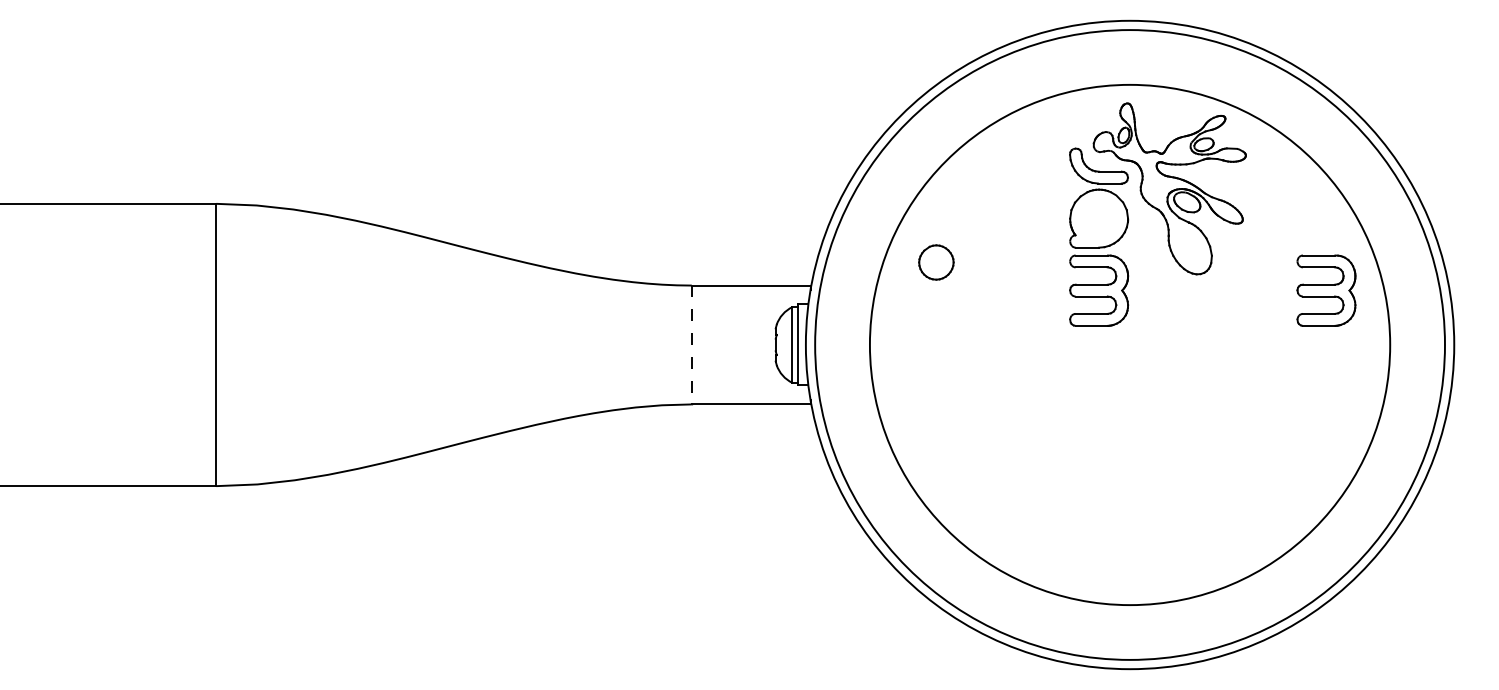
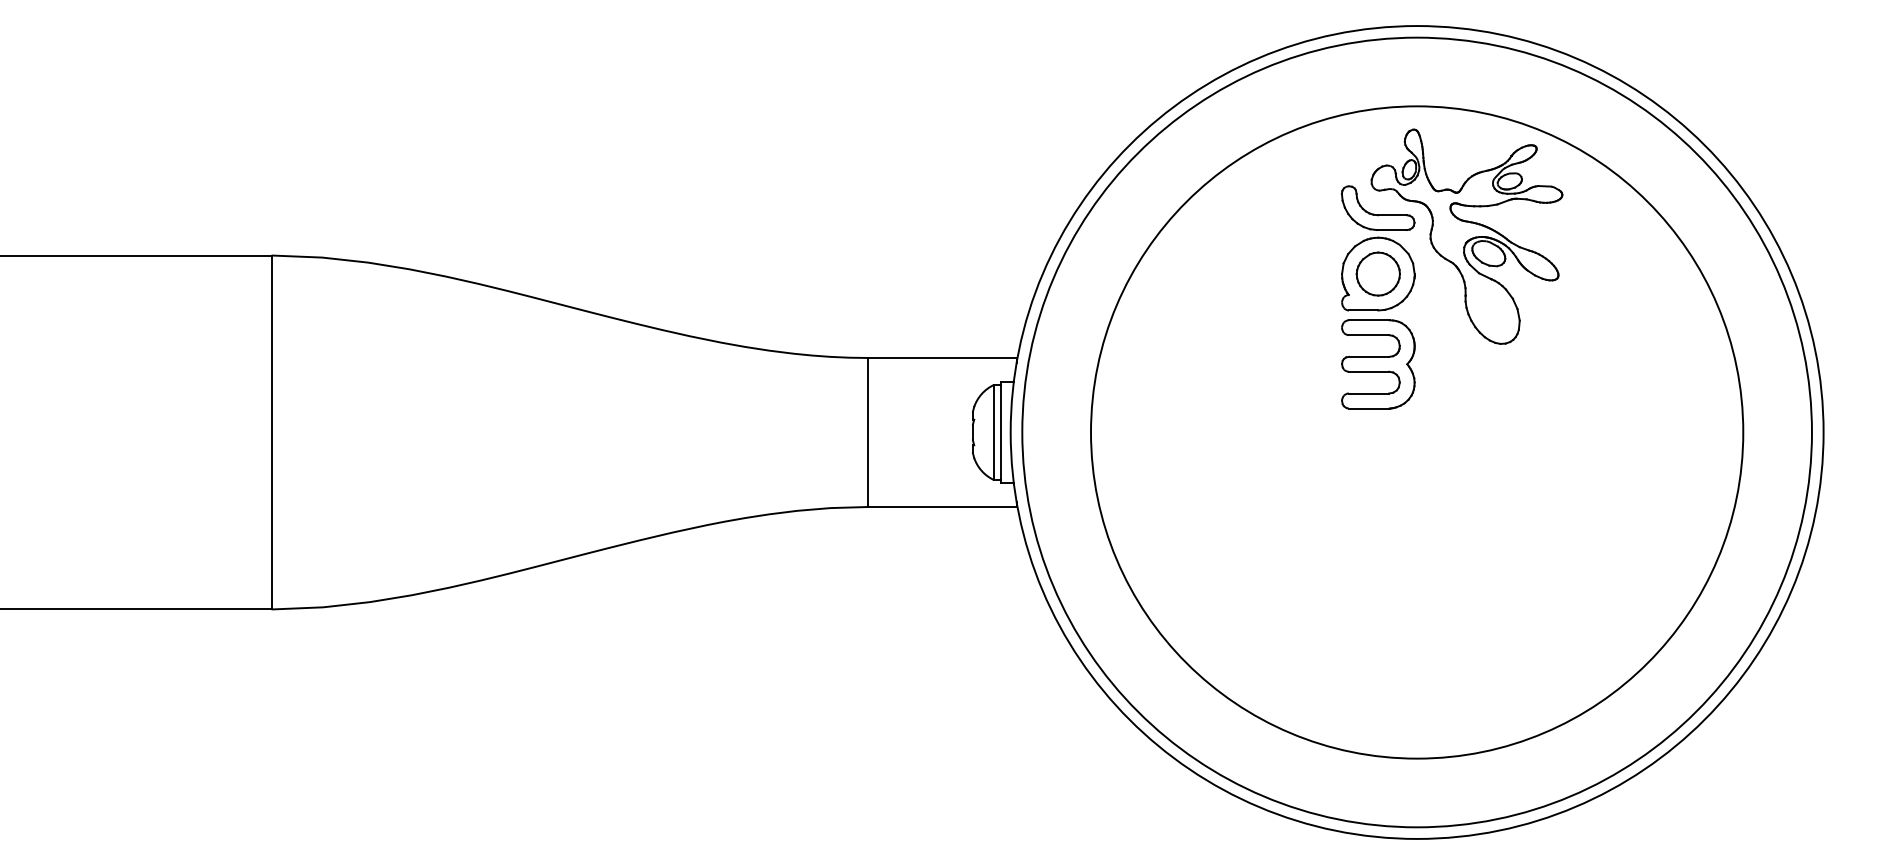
part: (935, 262) -> (1377, 273), moved
part: (1326, 290) -> (1663, 364), removed
line: (691, 345) -> (867, 432), dashed -> solid

